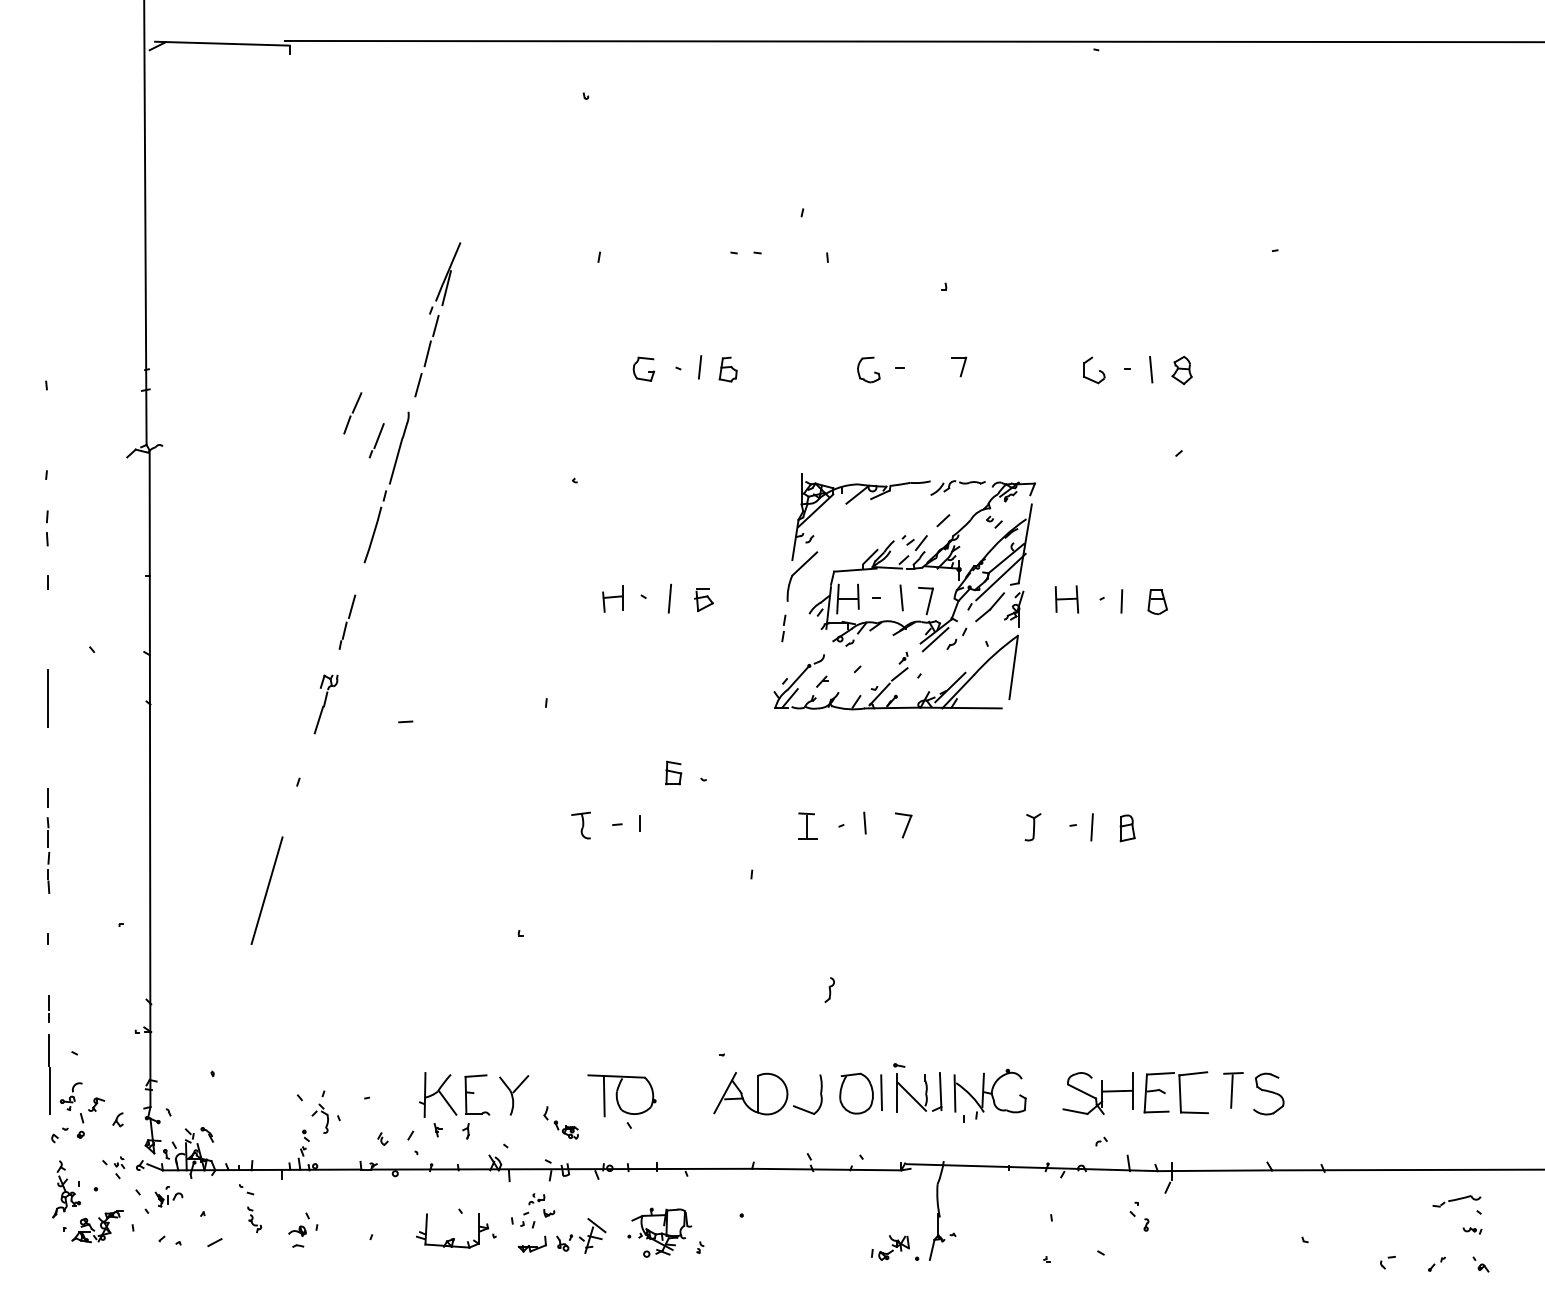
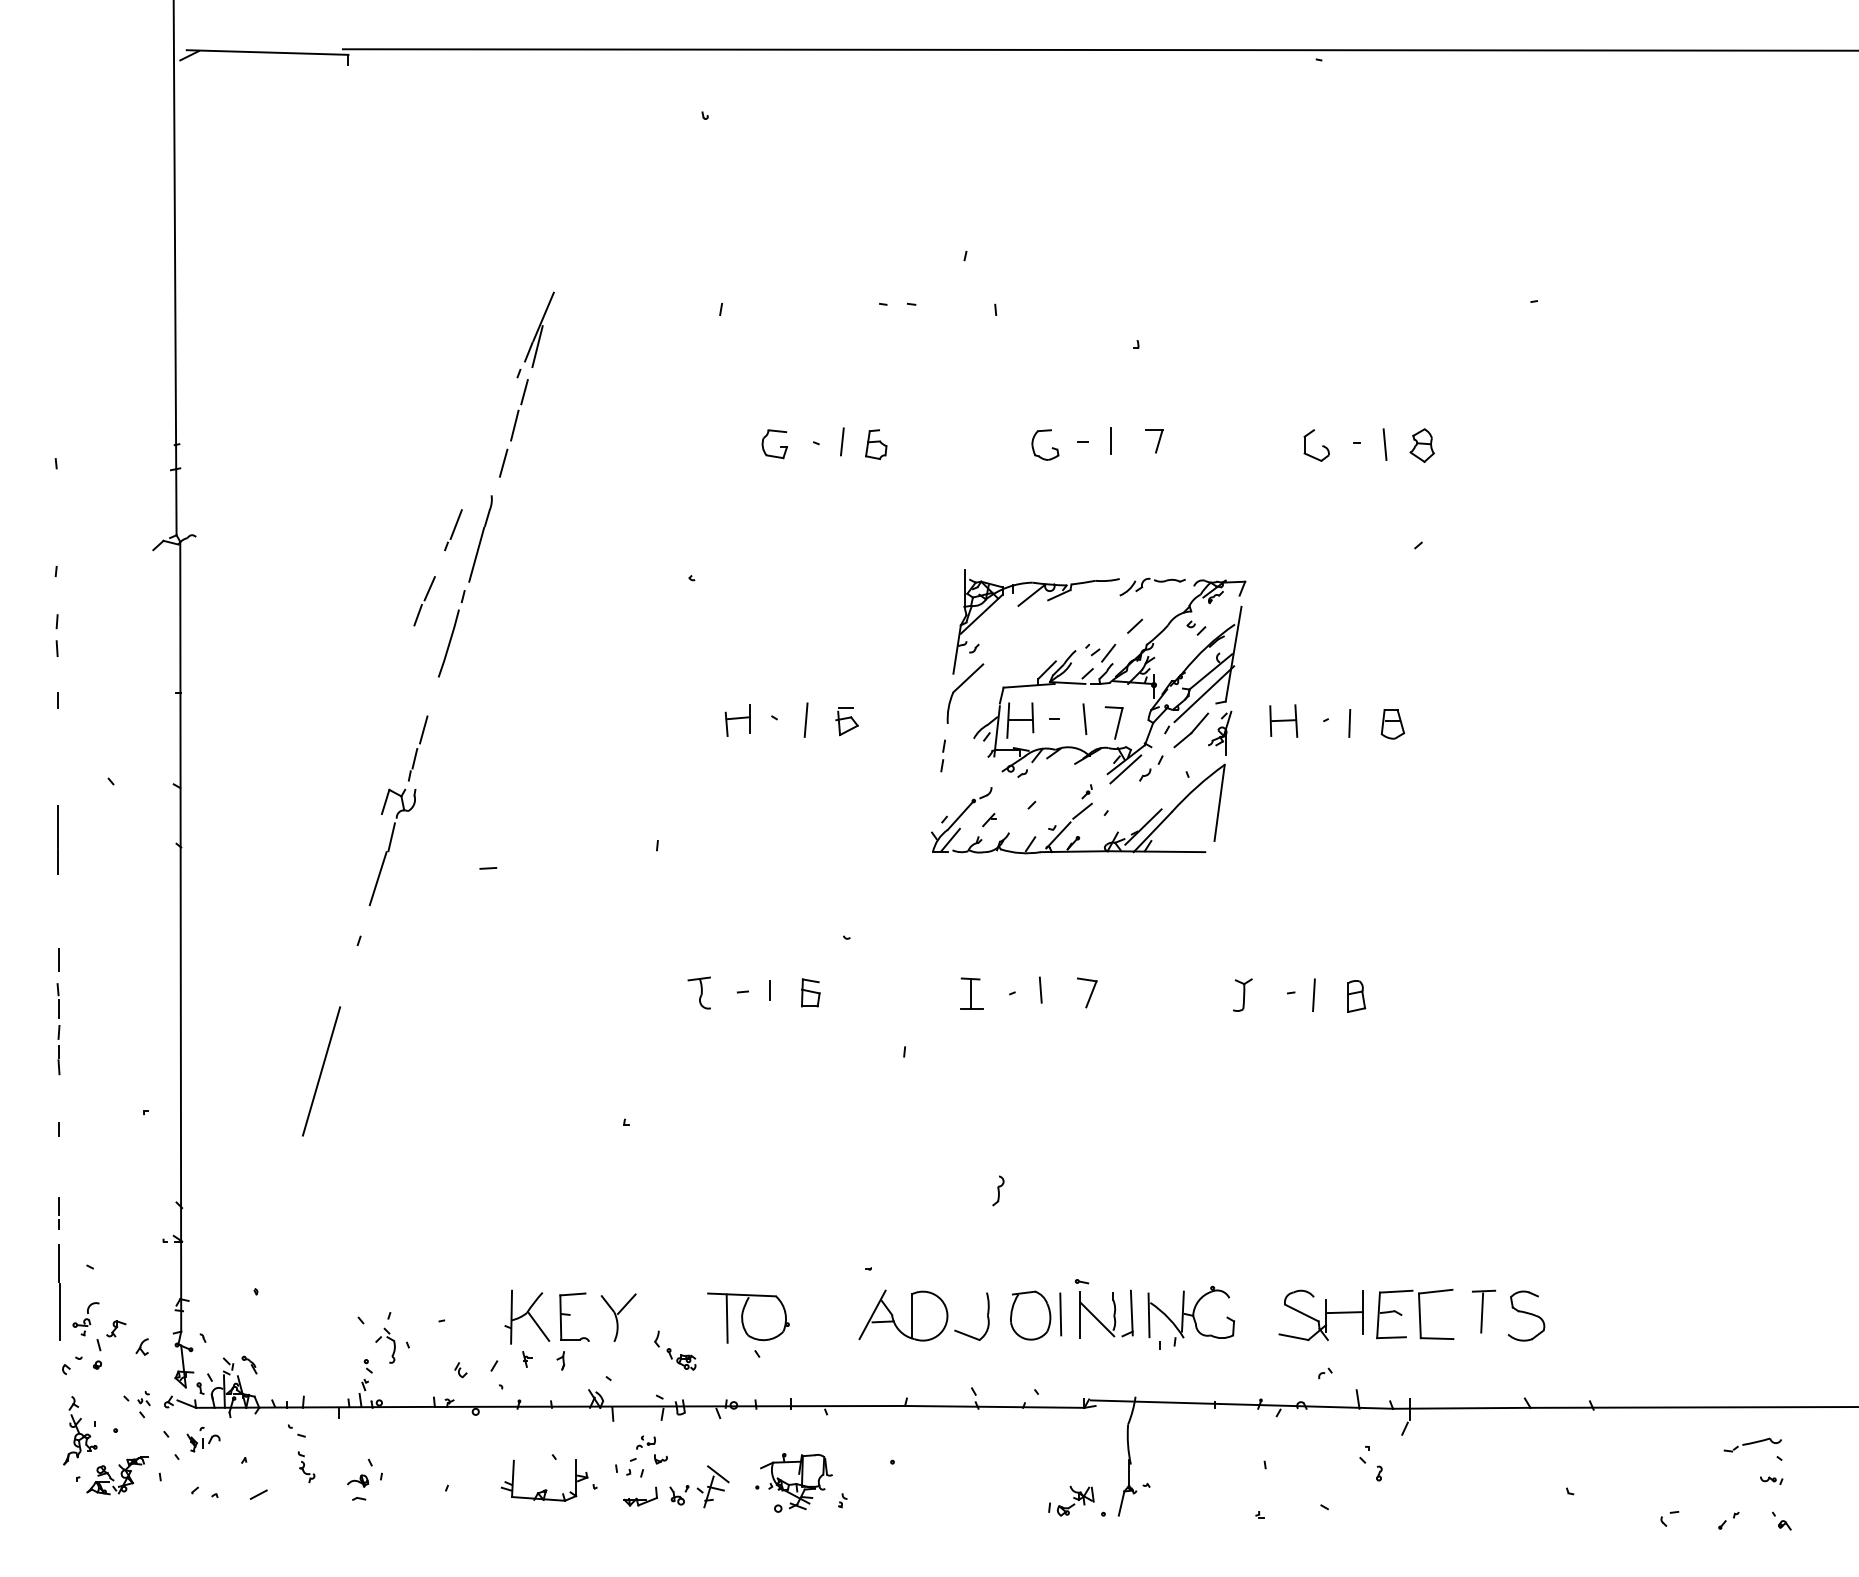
line: (923, 367) -> (1111, 441), added
part: (352, 413) -> (424, 601), moved
part: (326, 704) -> (392, 847), size x1.67
part: (673, 772) -> (810, 992), moved

